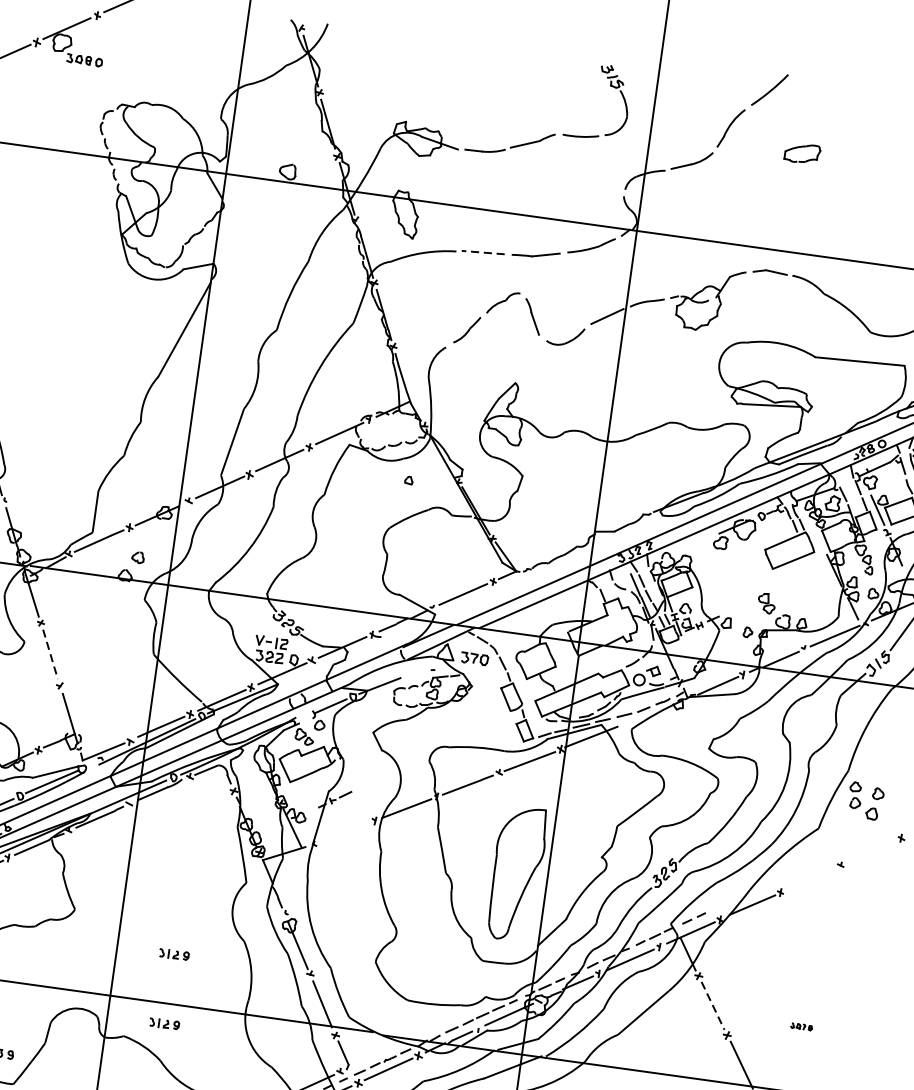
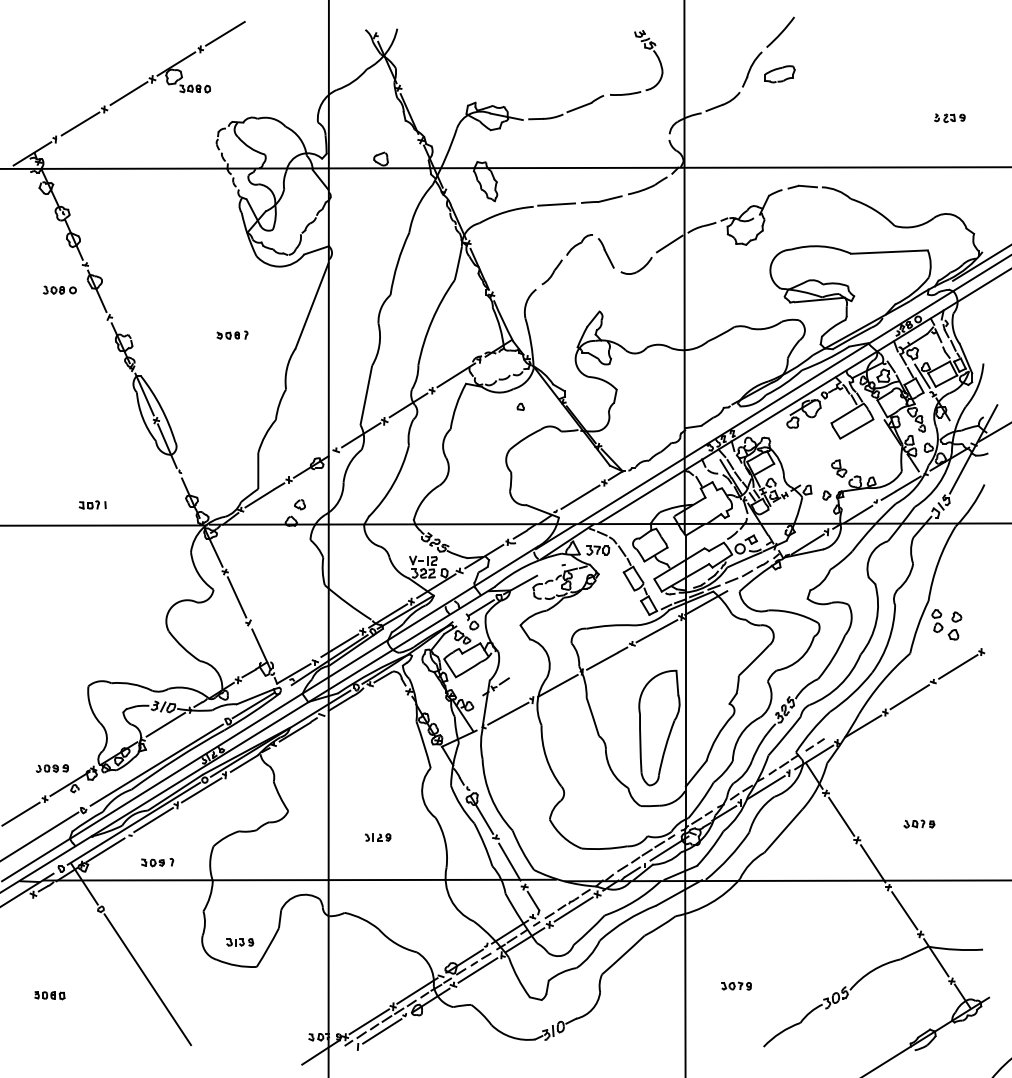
part: (802, 153) -> (779, 74), moved
line: (483, 252) -> (556, 204), dashed -> solid
part: (87, 350) -> (232, 334), added
line: (51, 654) -> (237, 597), dashed -> solid
line: (345, 832) -> (508, 713), added
line: (872, 851) -> (958, 666), added
line: (810, 879) -> (909, 697), added
line: (712, 1005) -> (841, 816), dashed -> solid
part: (165, 1023) -> (378, 897), removed
part: (801, 1026) -> (919, 823), size x1.67

